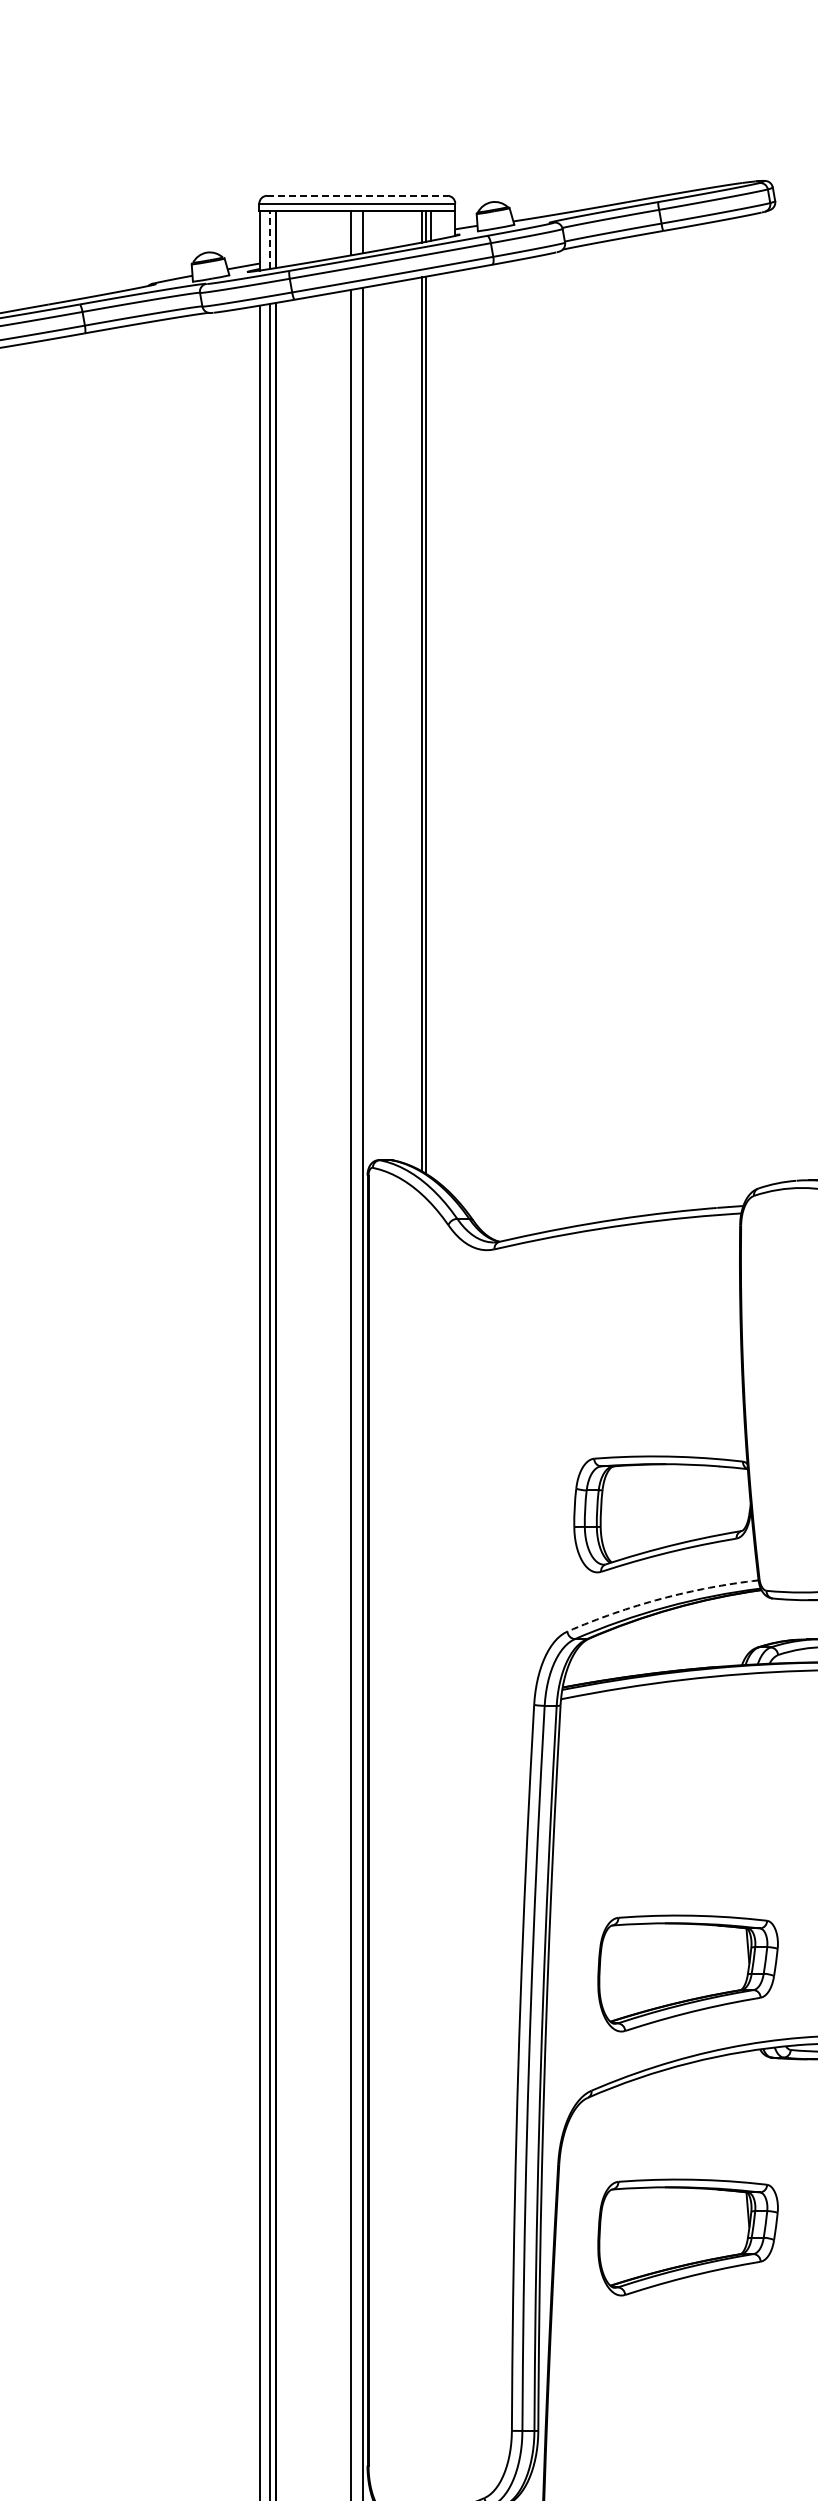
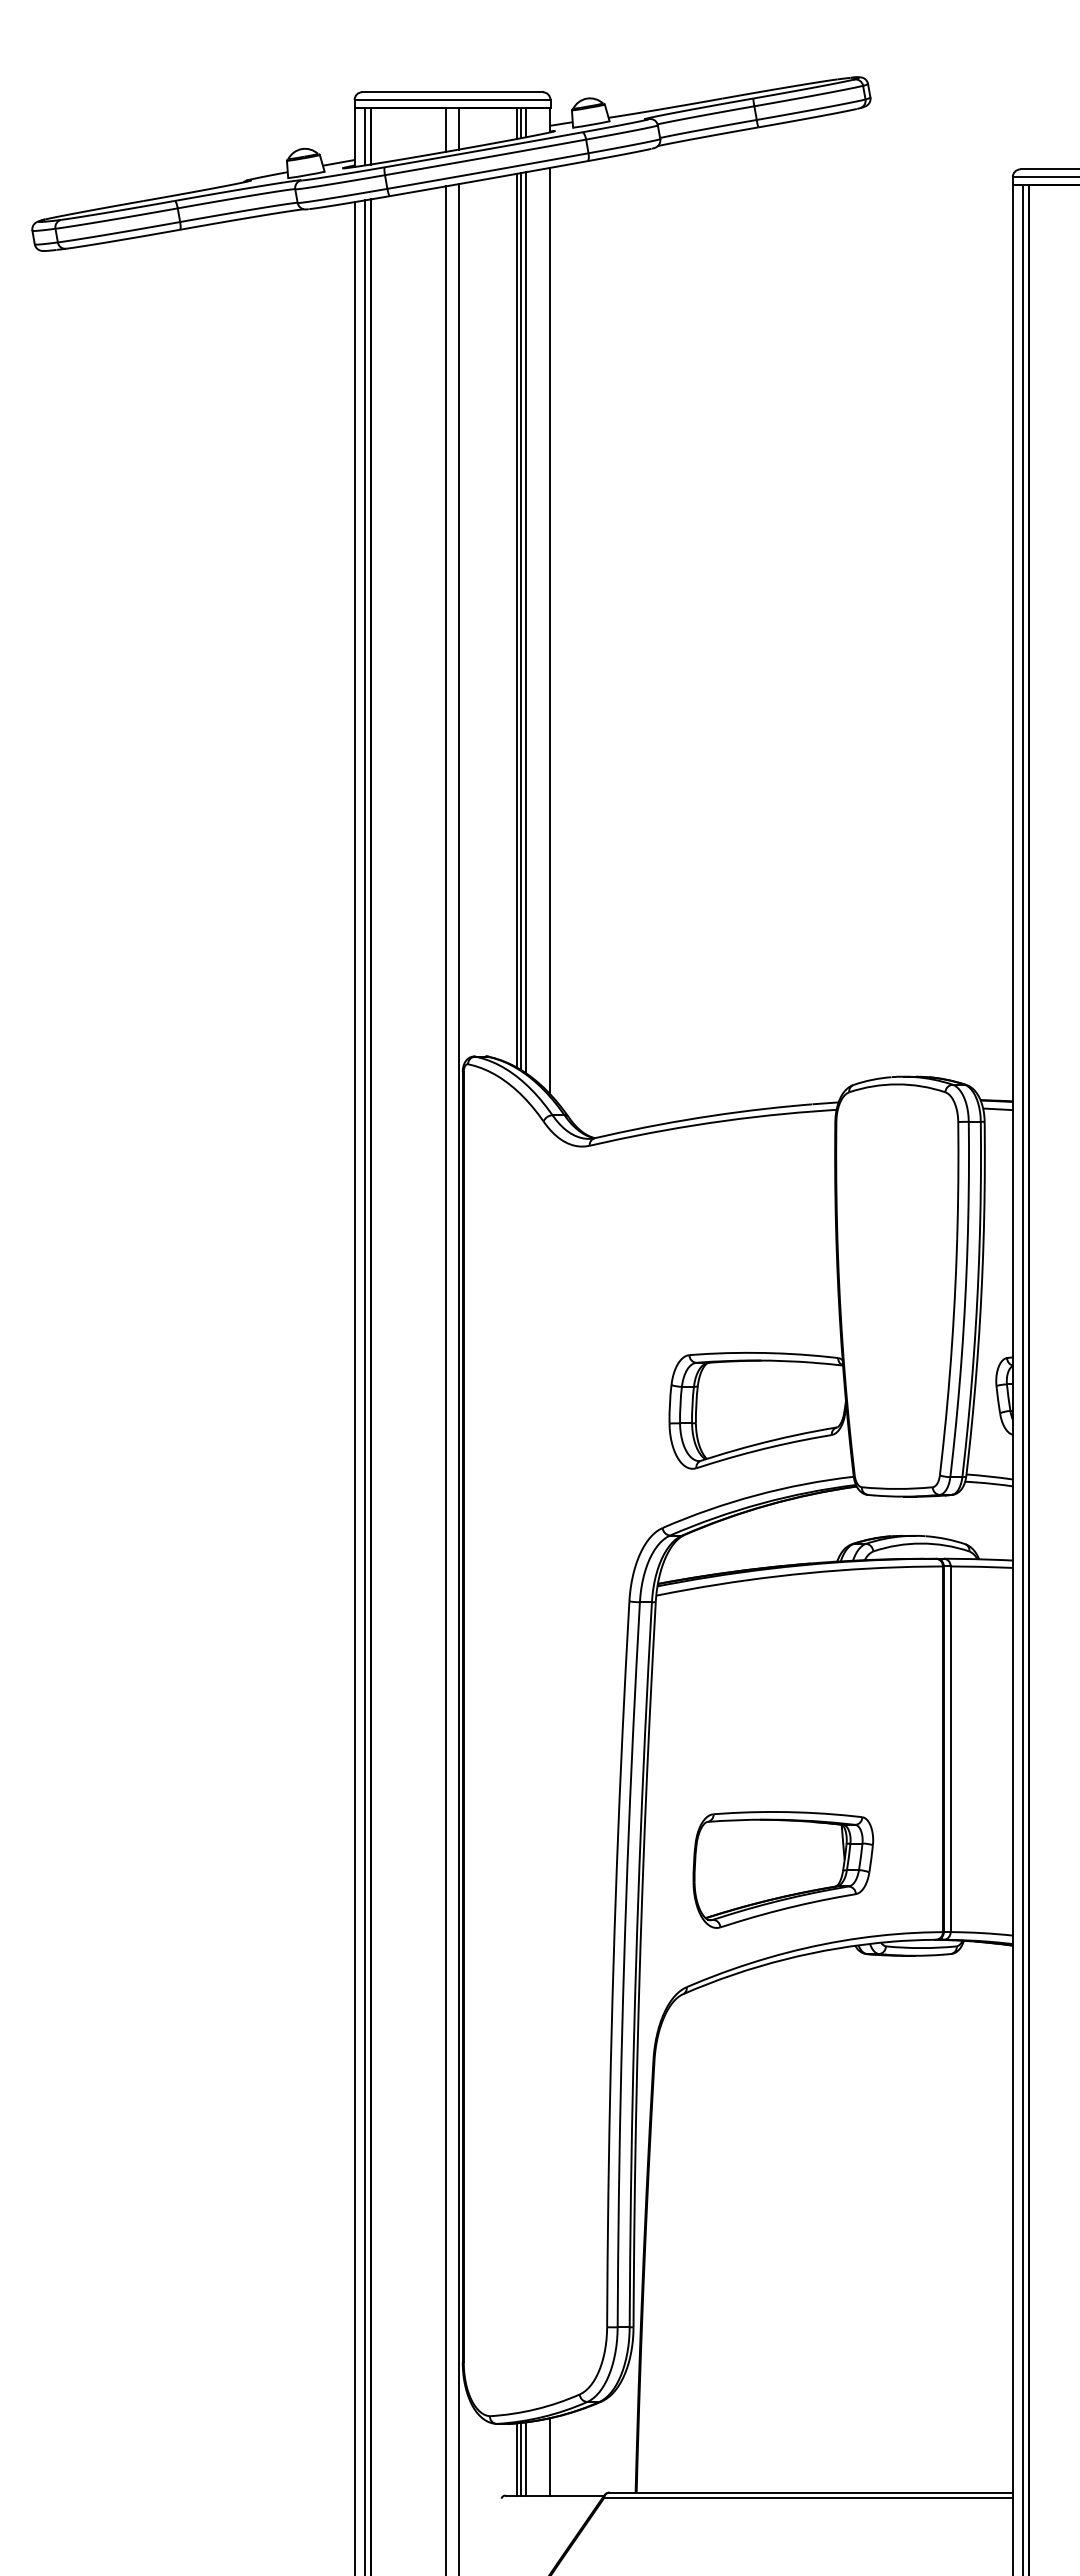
line: (358, 196) -> (453, 92), dashed -> solid
line: (269, 240) -> (364, 136), dashed -> solid
line: (431, 726) -> (526, 622), added
line: (455, 734) -> (550, 630), added
arc: (661, 1599) -> (756, 1495), dashed -> solid
part: (688, 2237) -> (783, 2133), removed

